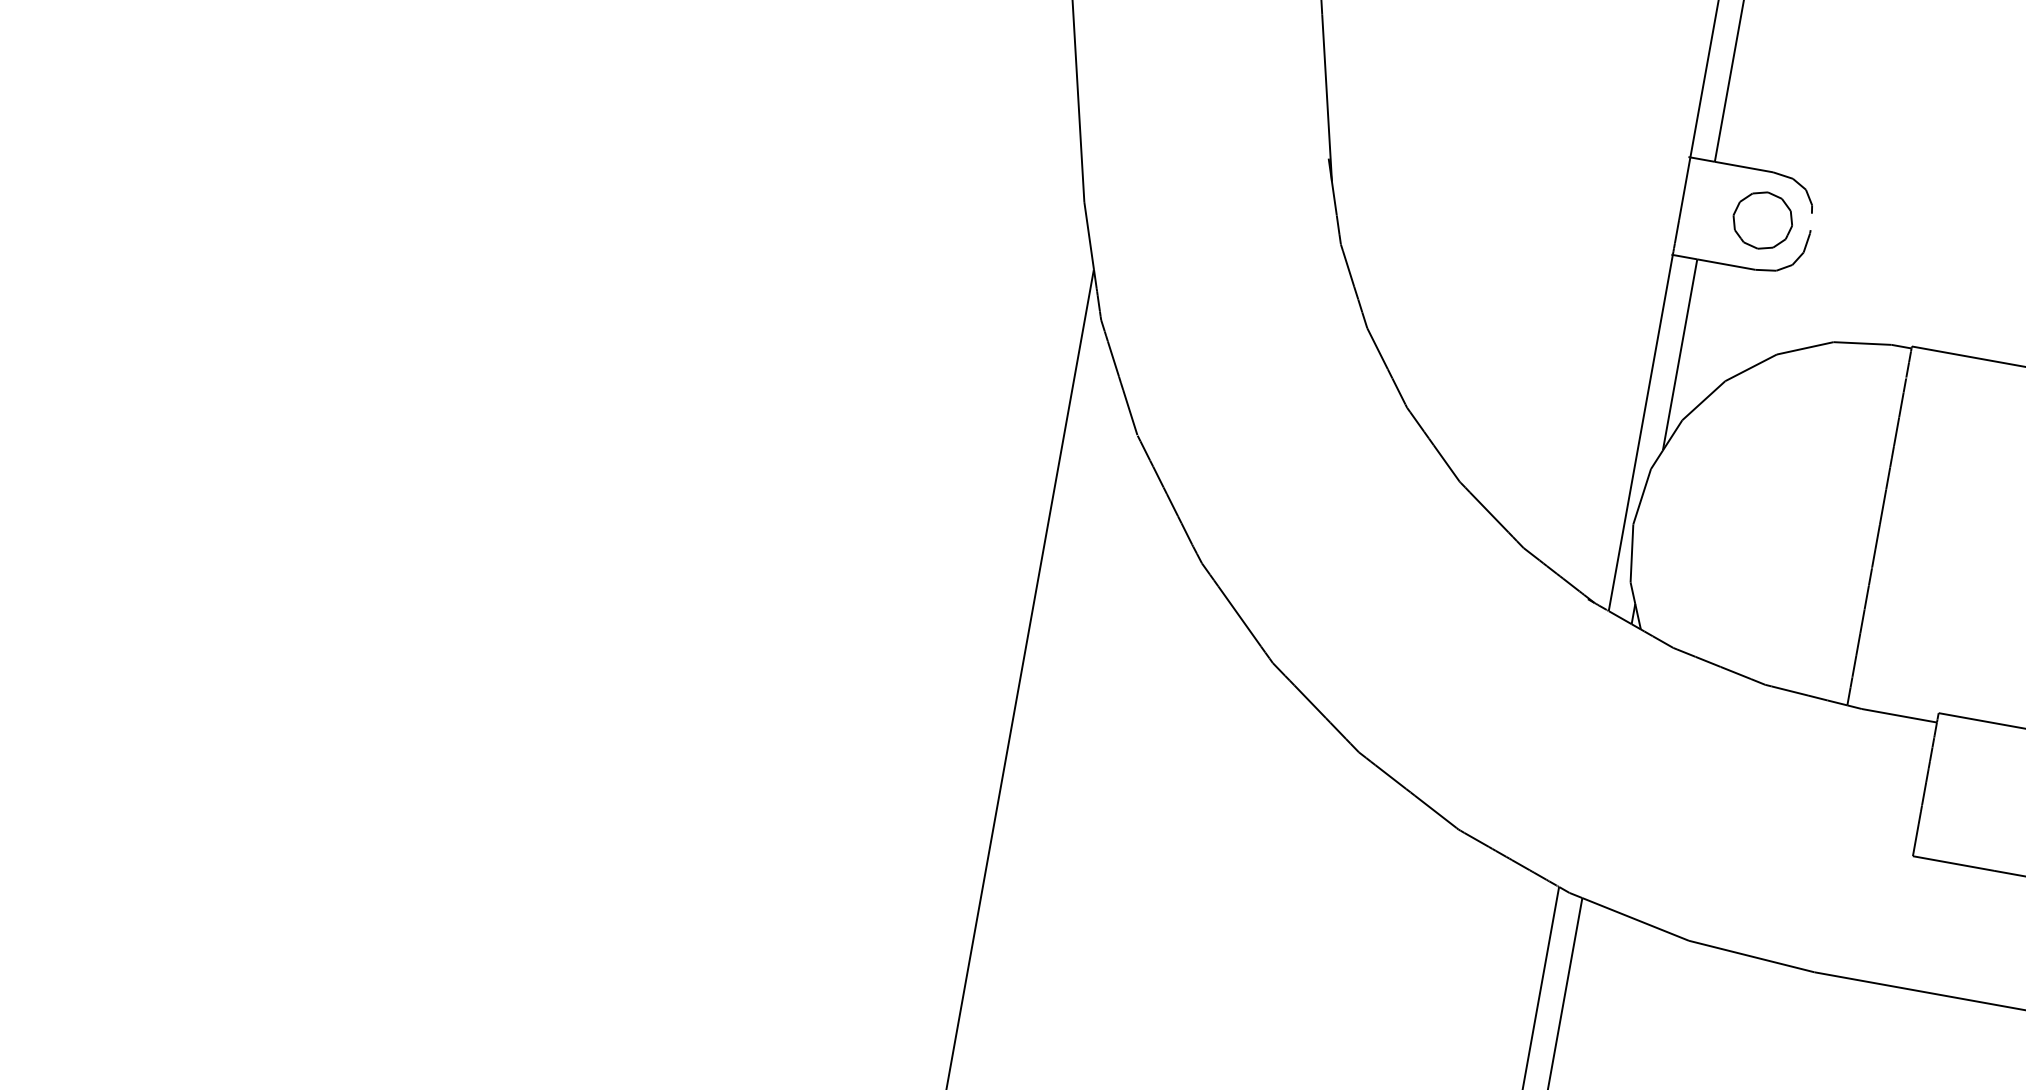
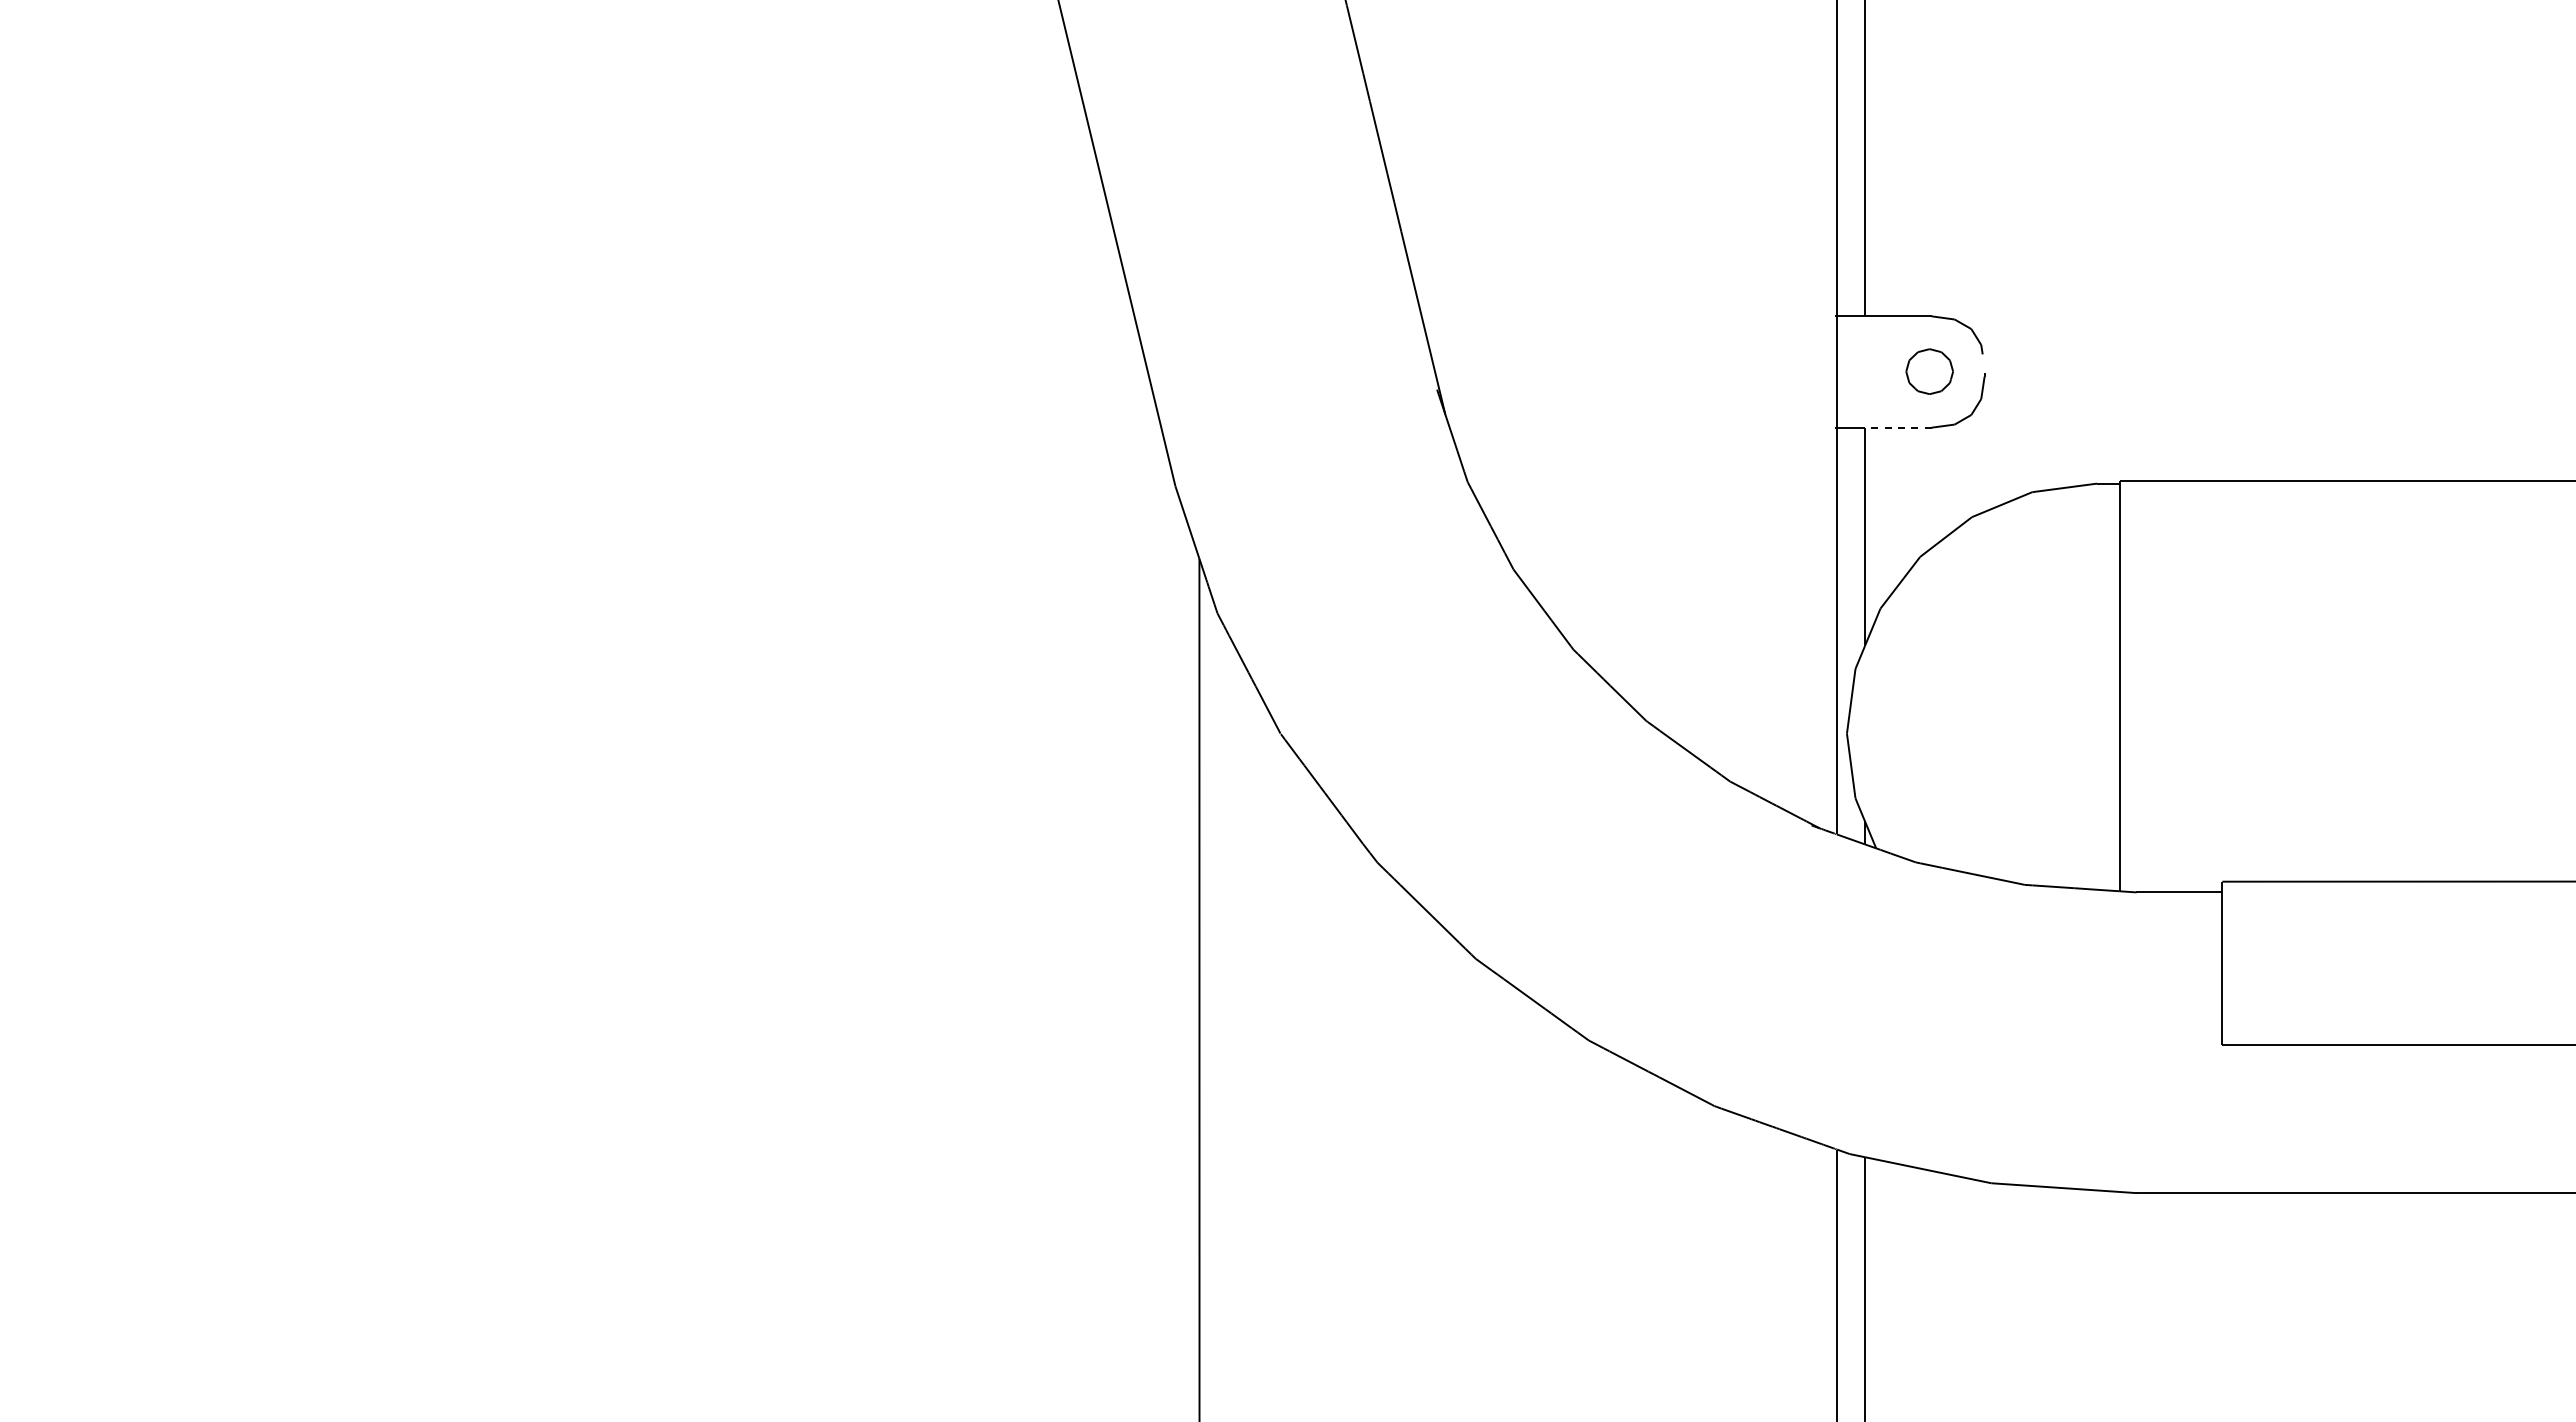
part: (1762, 220) -> (1929, 371), size x0.7
line: (1725, 264) -> (1897, 427), solid -> dashed

